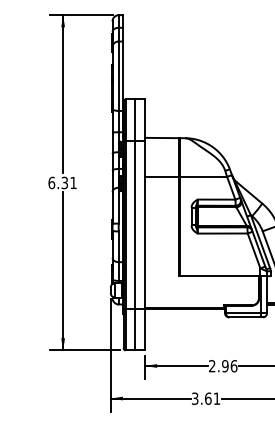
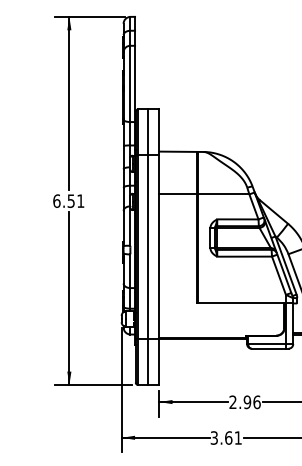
text: (65, 182) -> (71, 200), 6.31 -> 6.51

